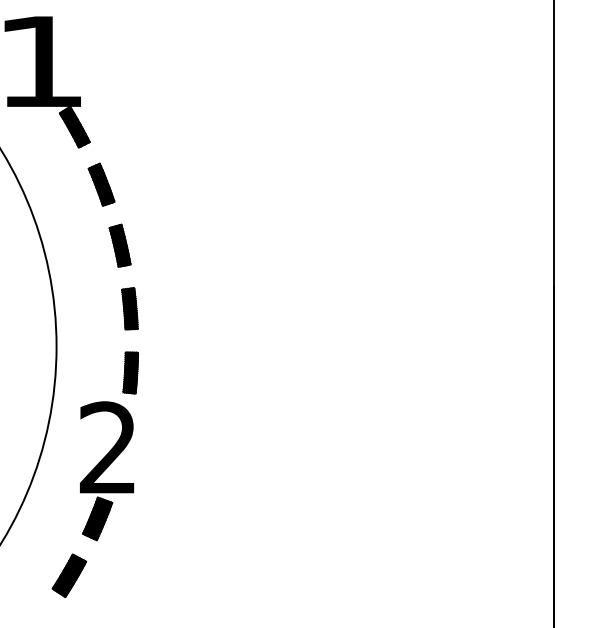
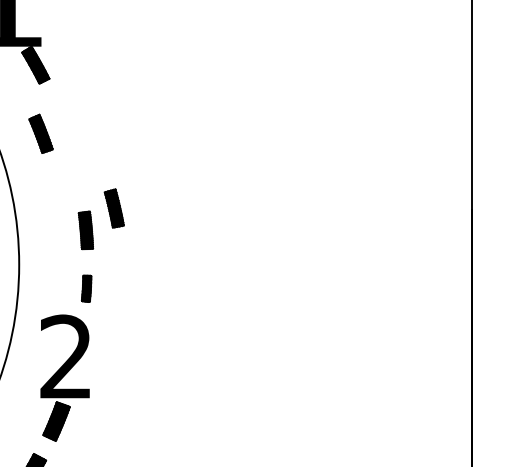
part: (101, 184) -> (40, 133), moved
part: (119, 245) -> (113, 208), moved
part: (130, 372) -> (86, 288), size x0.7

